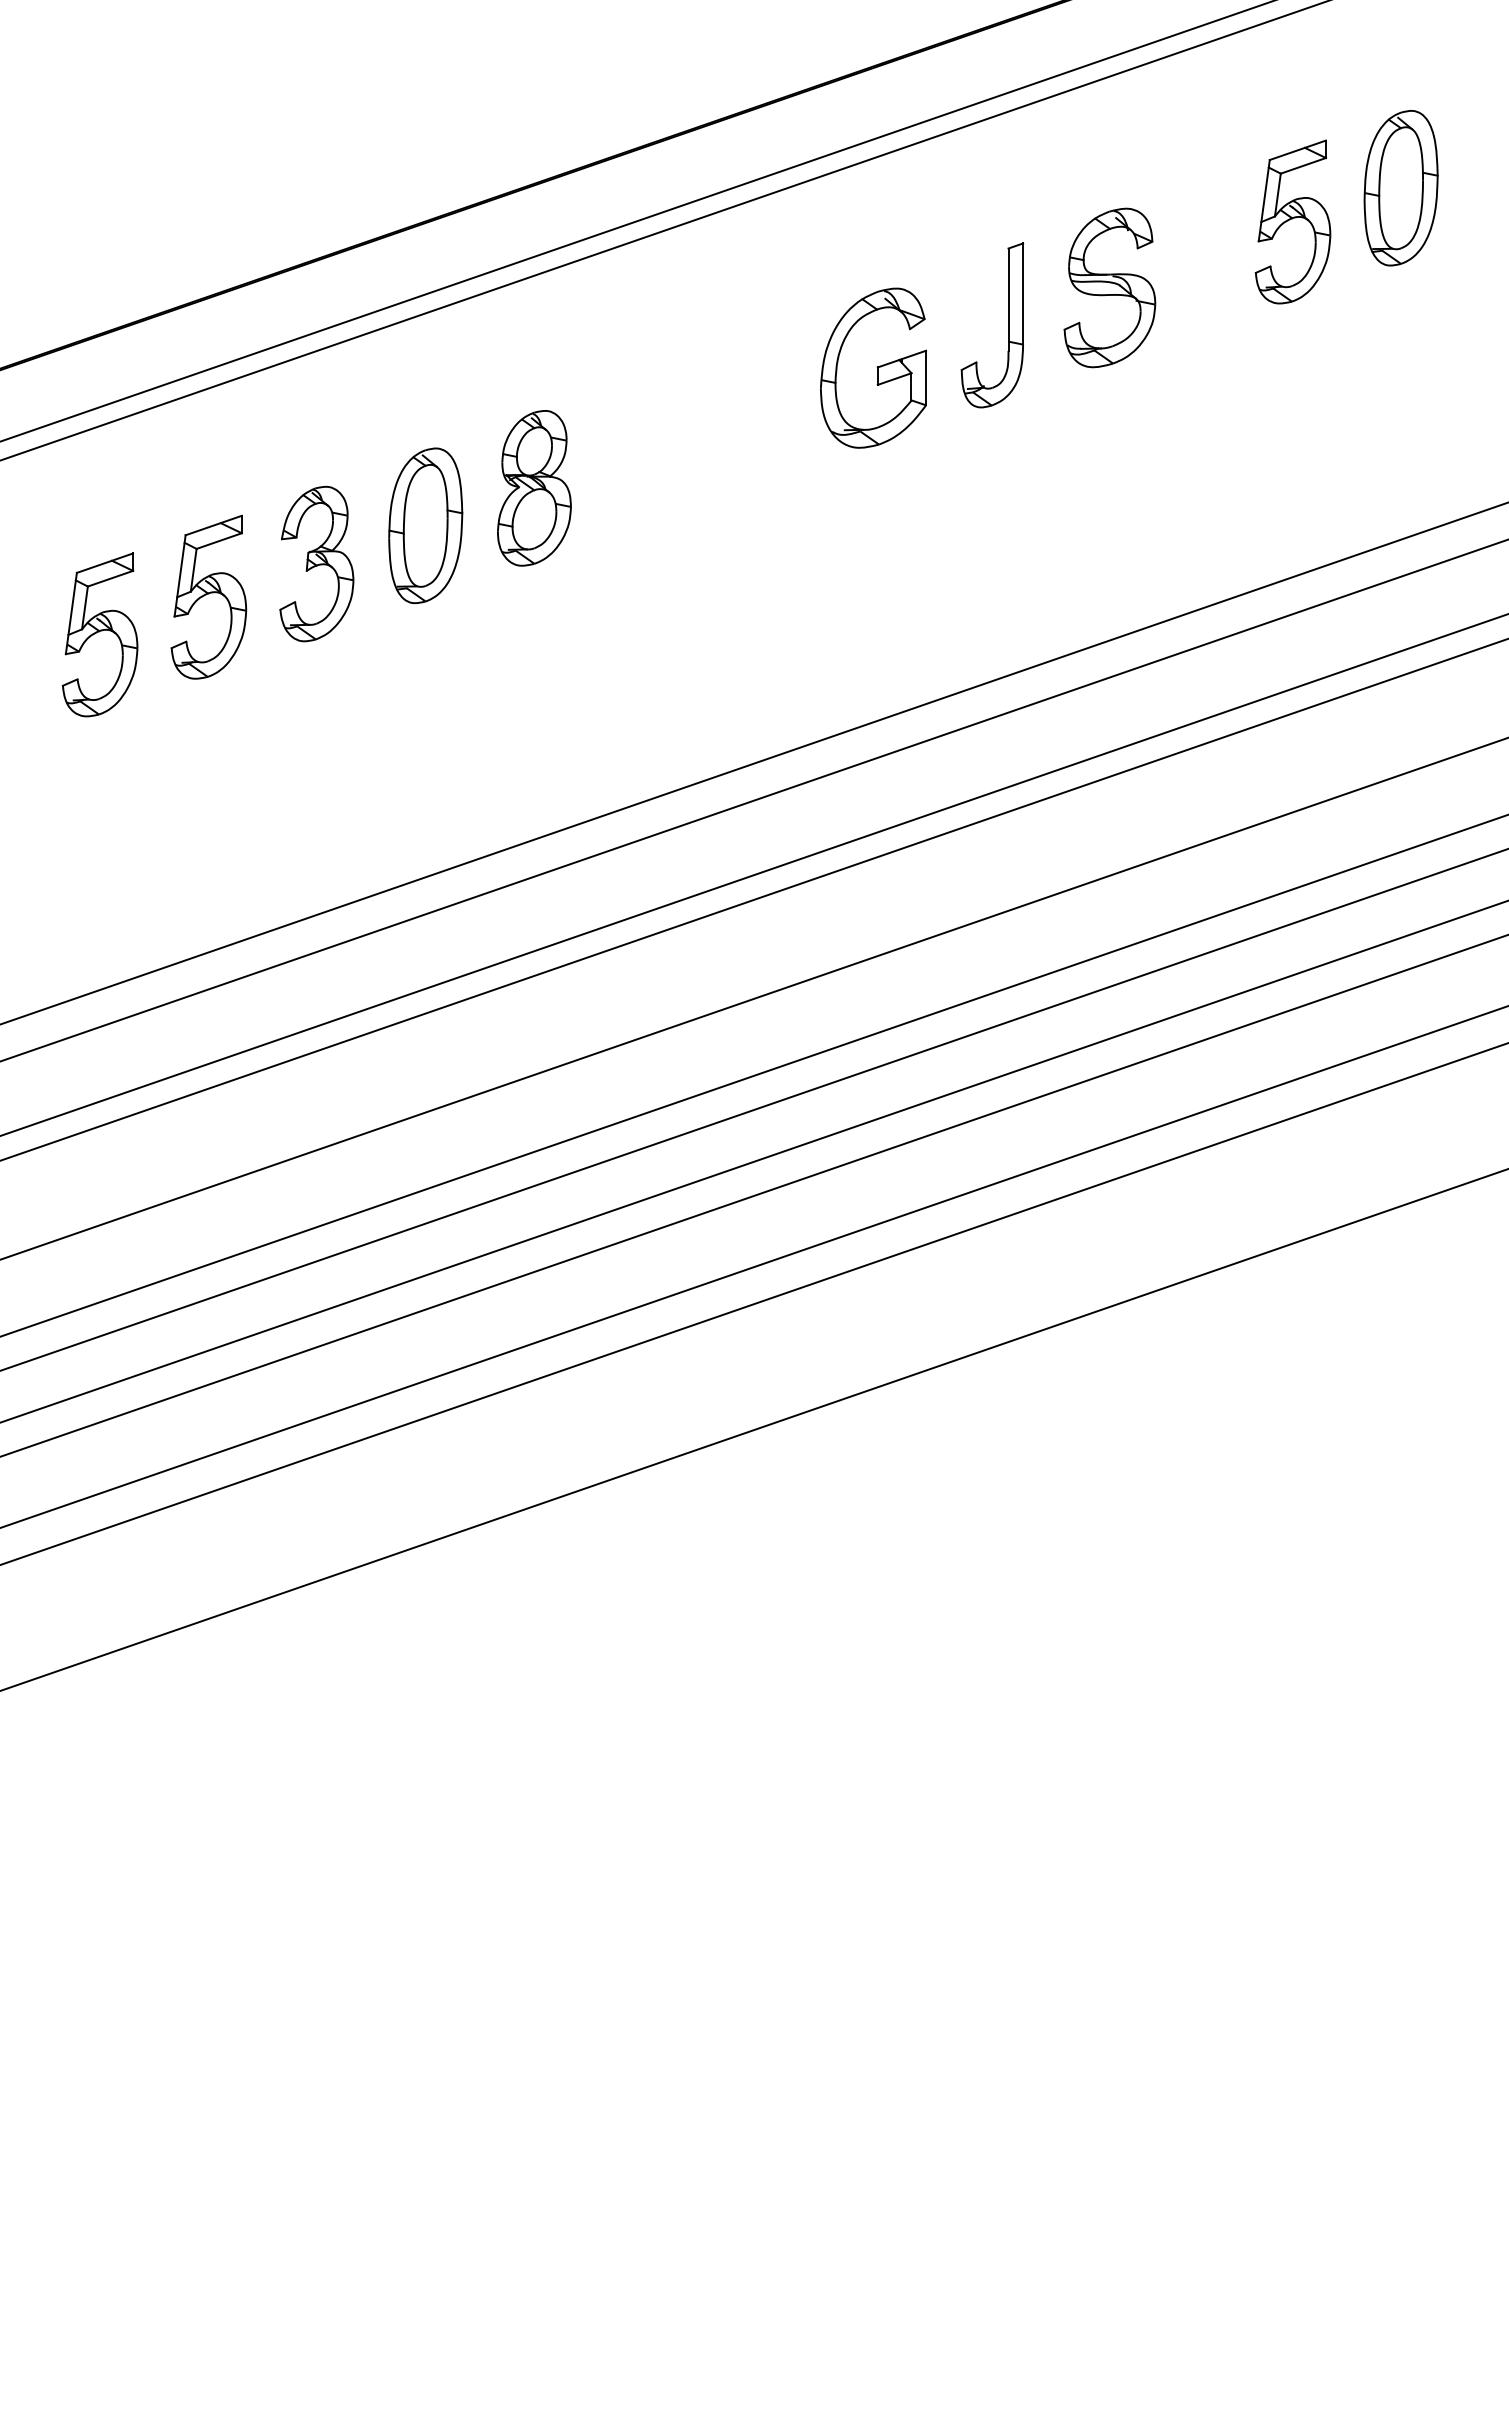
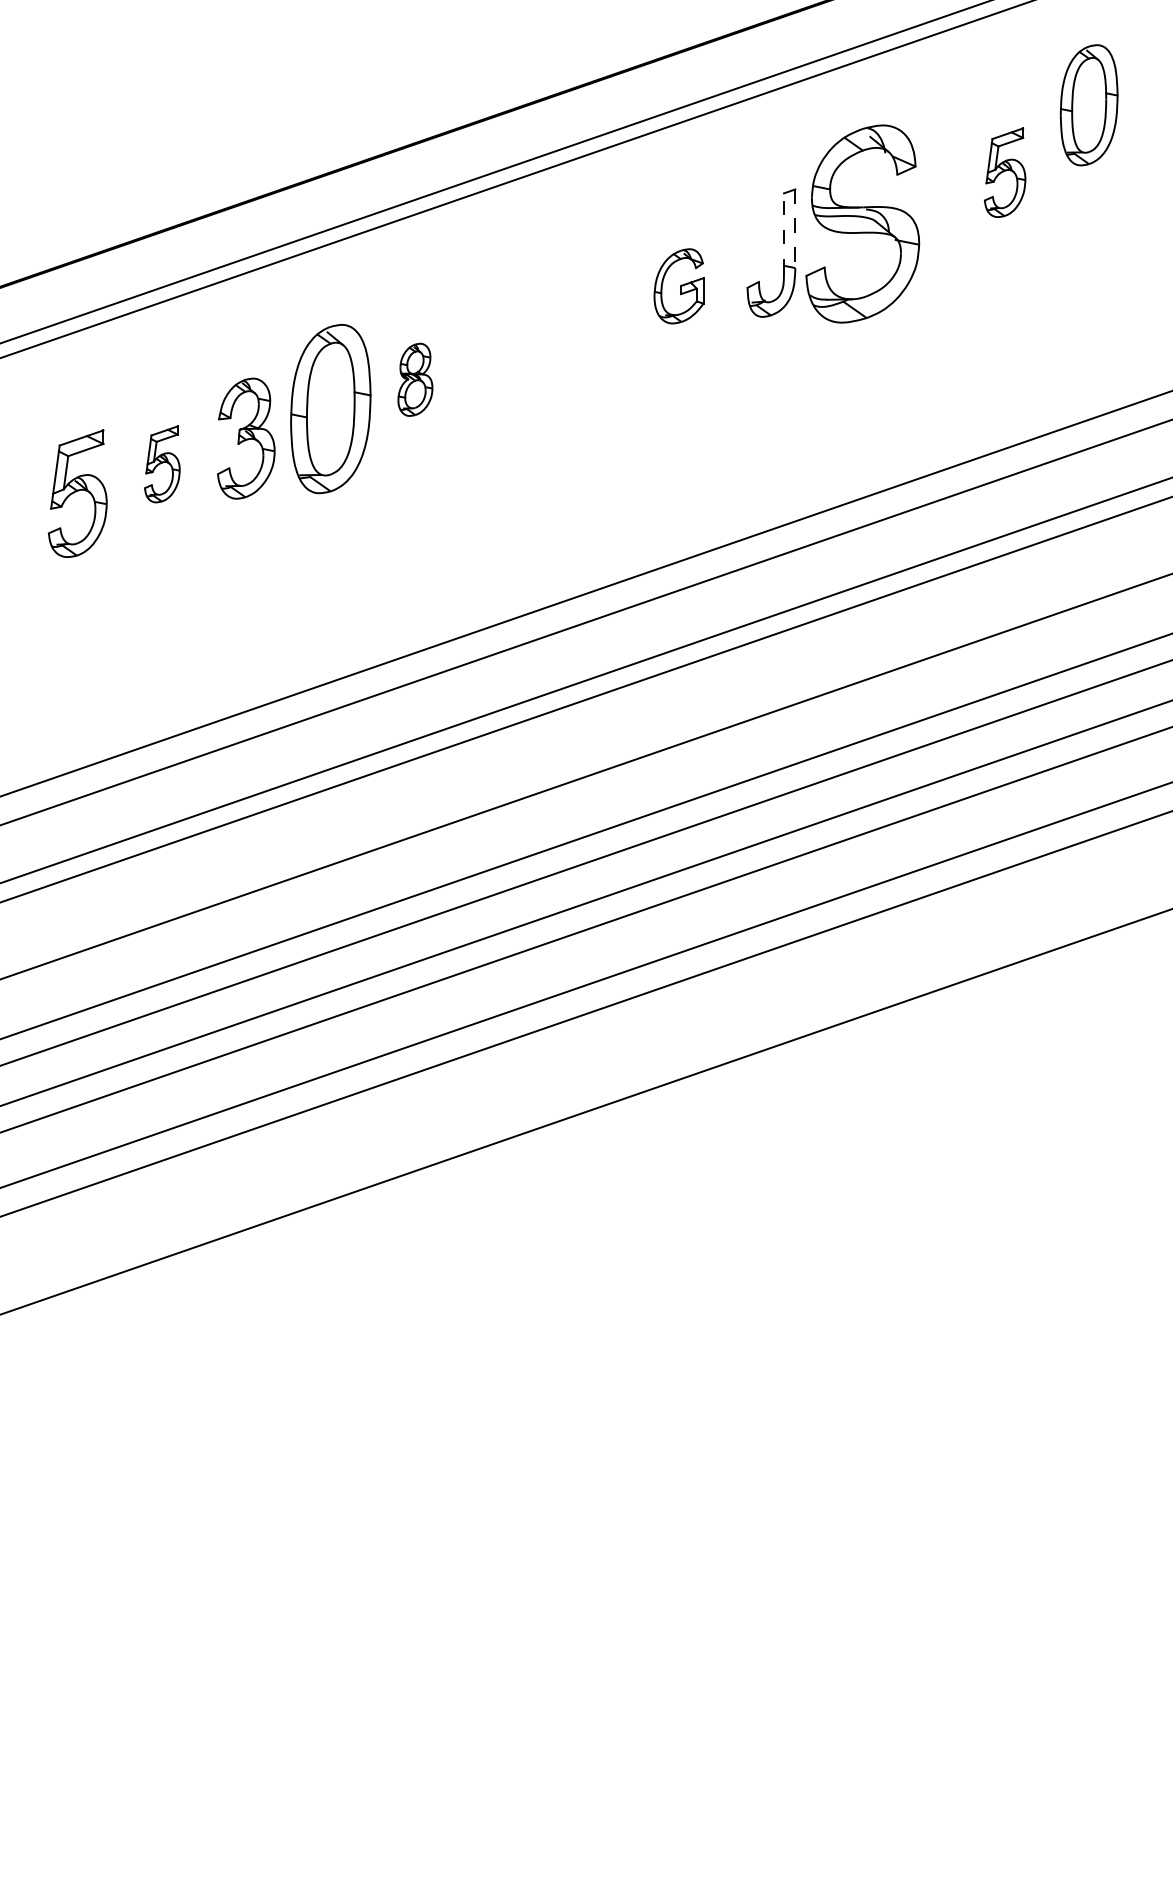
part: (1400, 188) -> (1088, 105), moved
part: (1292, 221) -> (1004, 172), size x0.7
part: (1109, 287) -> (862, 223), size x1.6
line: (1023, 294) -> (795, 229), solid -> dashed
line: (1008, 299) -> (783, 233), solid -> dashed
part: (873, 367) -> (679, 285), size x0.6
part: (534, 488) -> (415, 379), size x0.6
part: (425, 525) -> (330, 408), size x1.4
part: (208, 596) -> (162, 463), size x0.6

